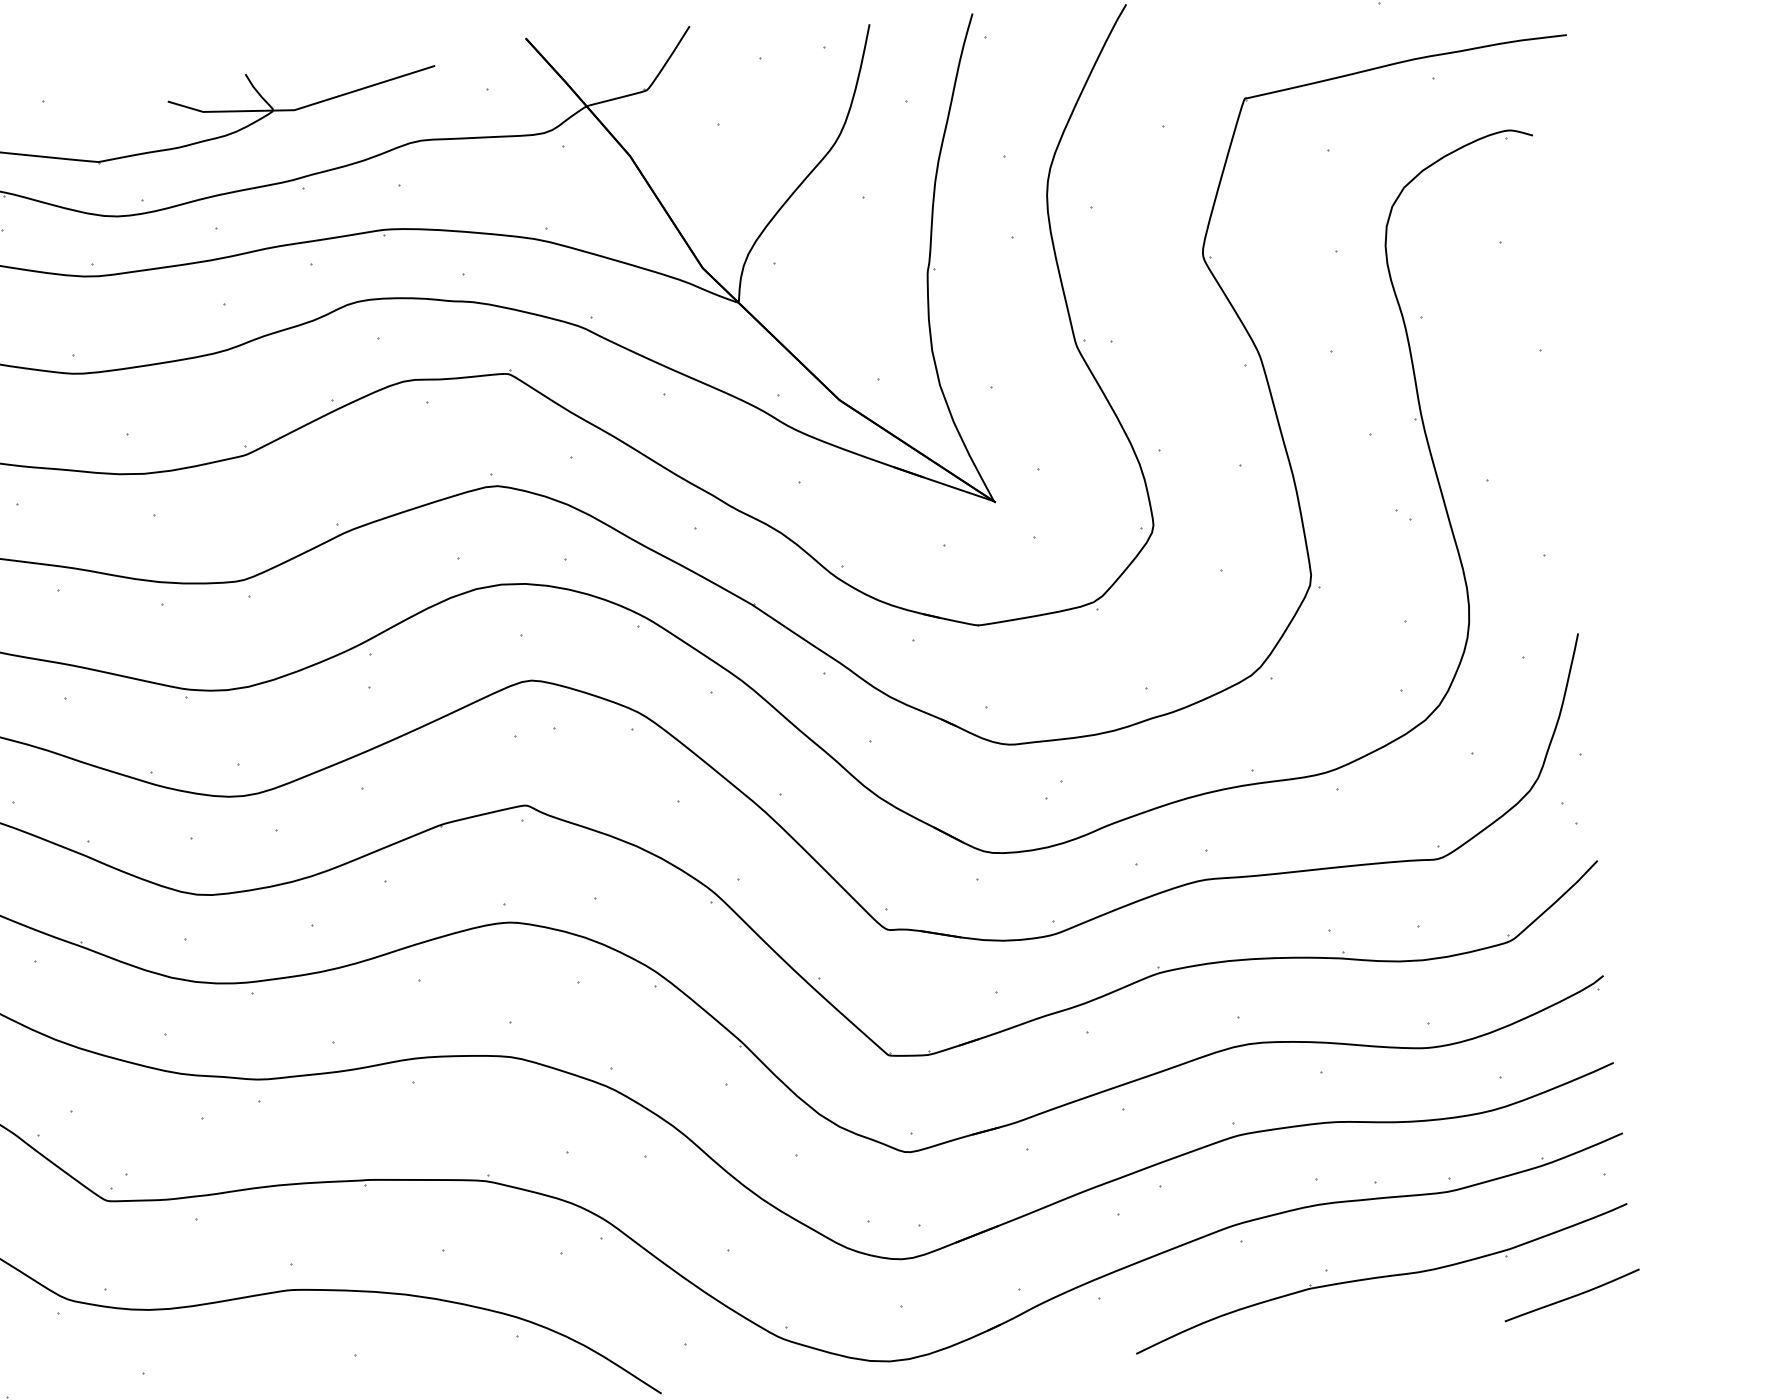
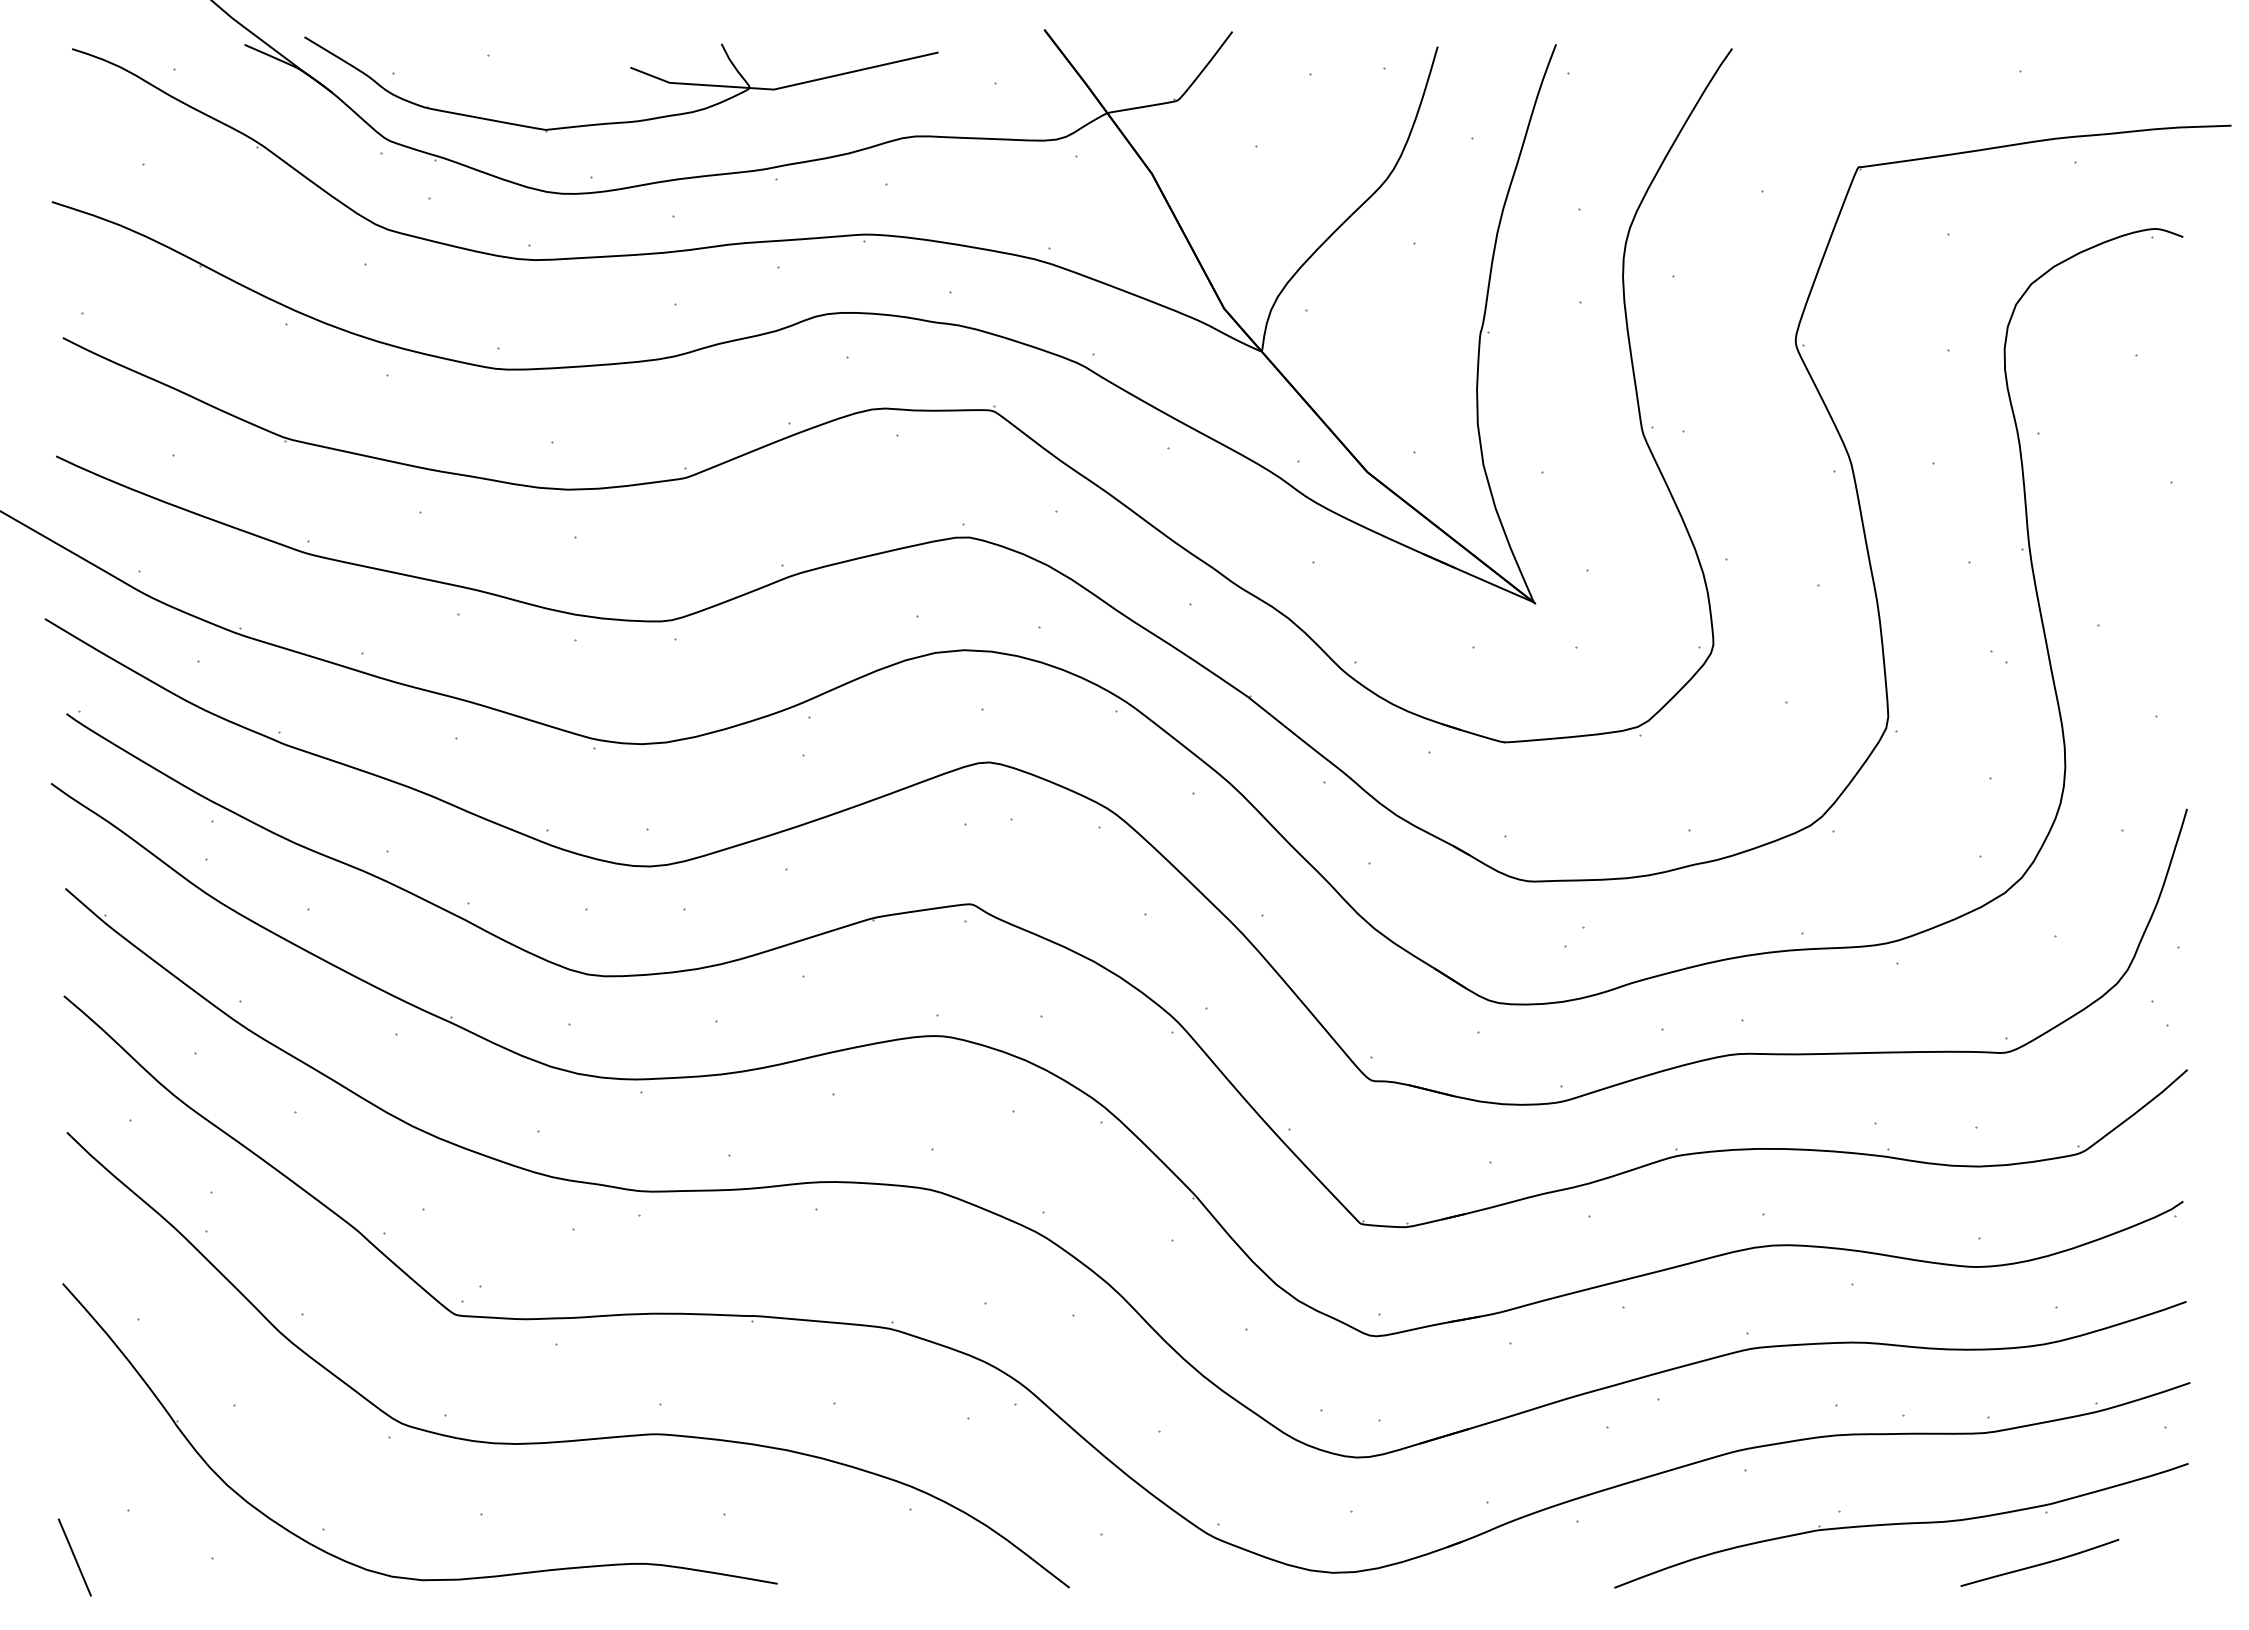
curve: (1571, 1295) -> (2039, 1563), moved

